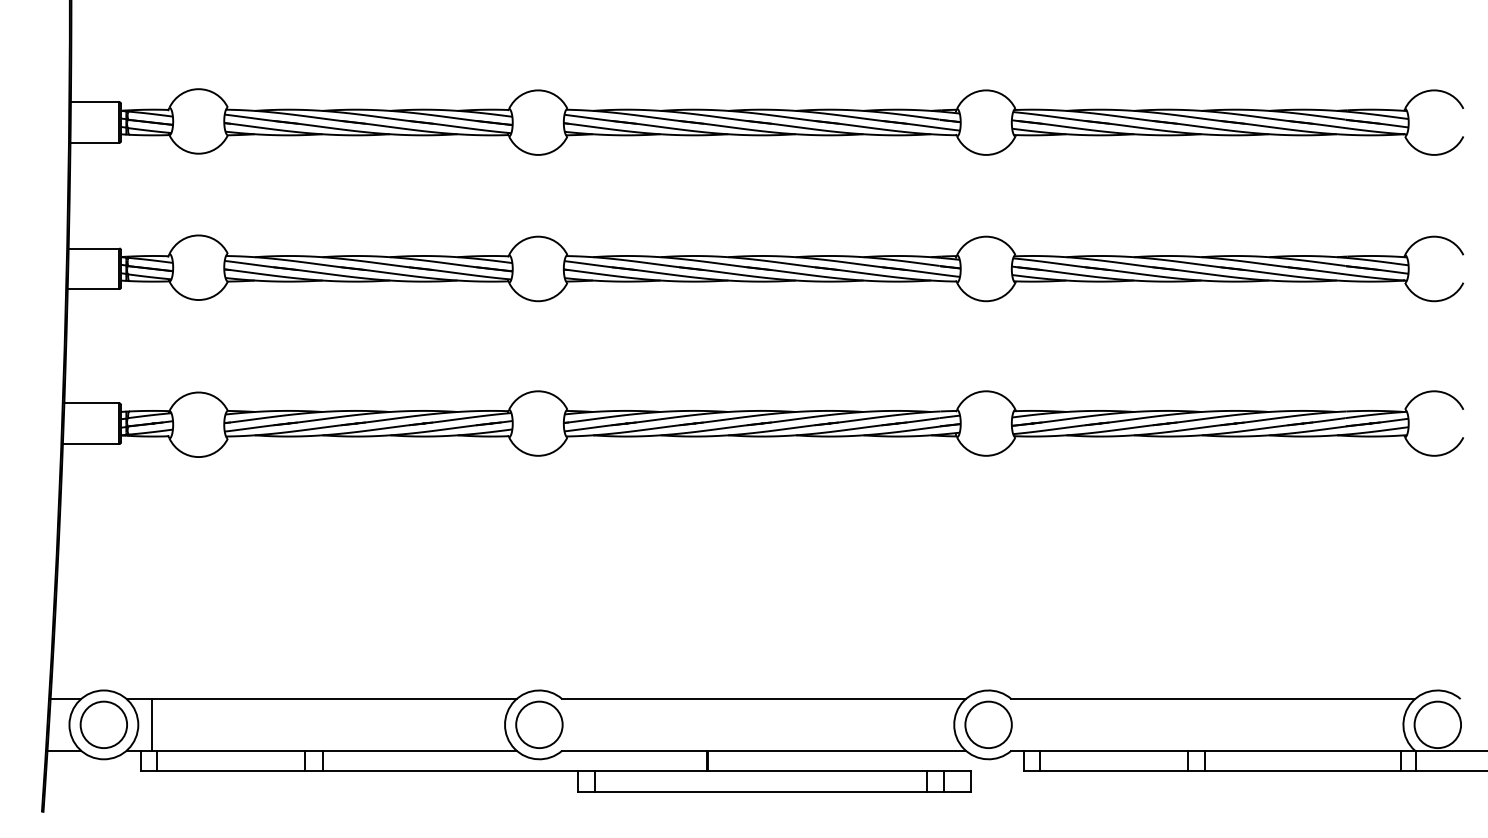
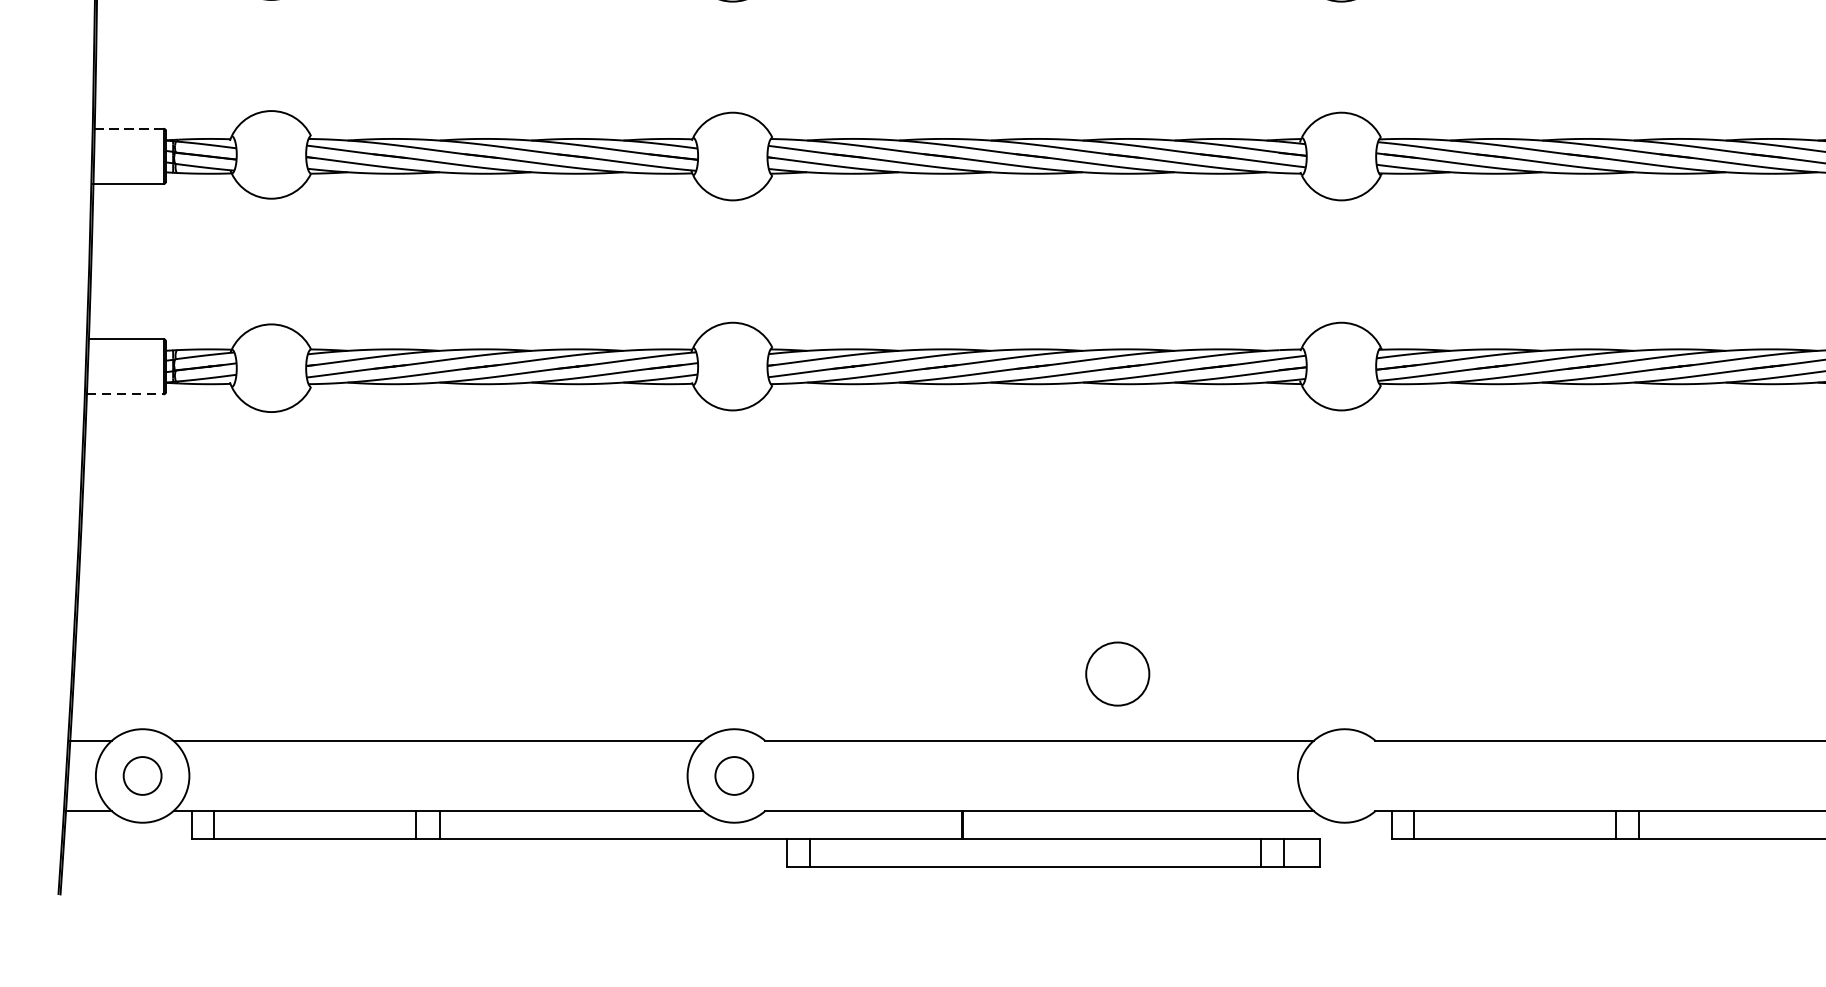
line: (93, 248) -> (128, 128), solid -> dashed
line: (91, 444) -> (125, 395), solid -> dashed
circle: (103, 724) -> (142, 775), size x0.6
line: (152, 724) -> (208, 775), removed
circle: (539, 724) -> (734, 775), size x0.6
circle: (988, 724) -> (1117, 673), moved

